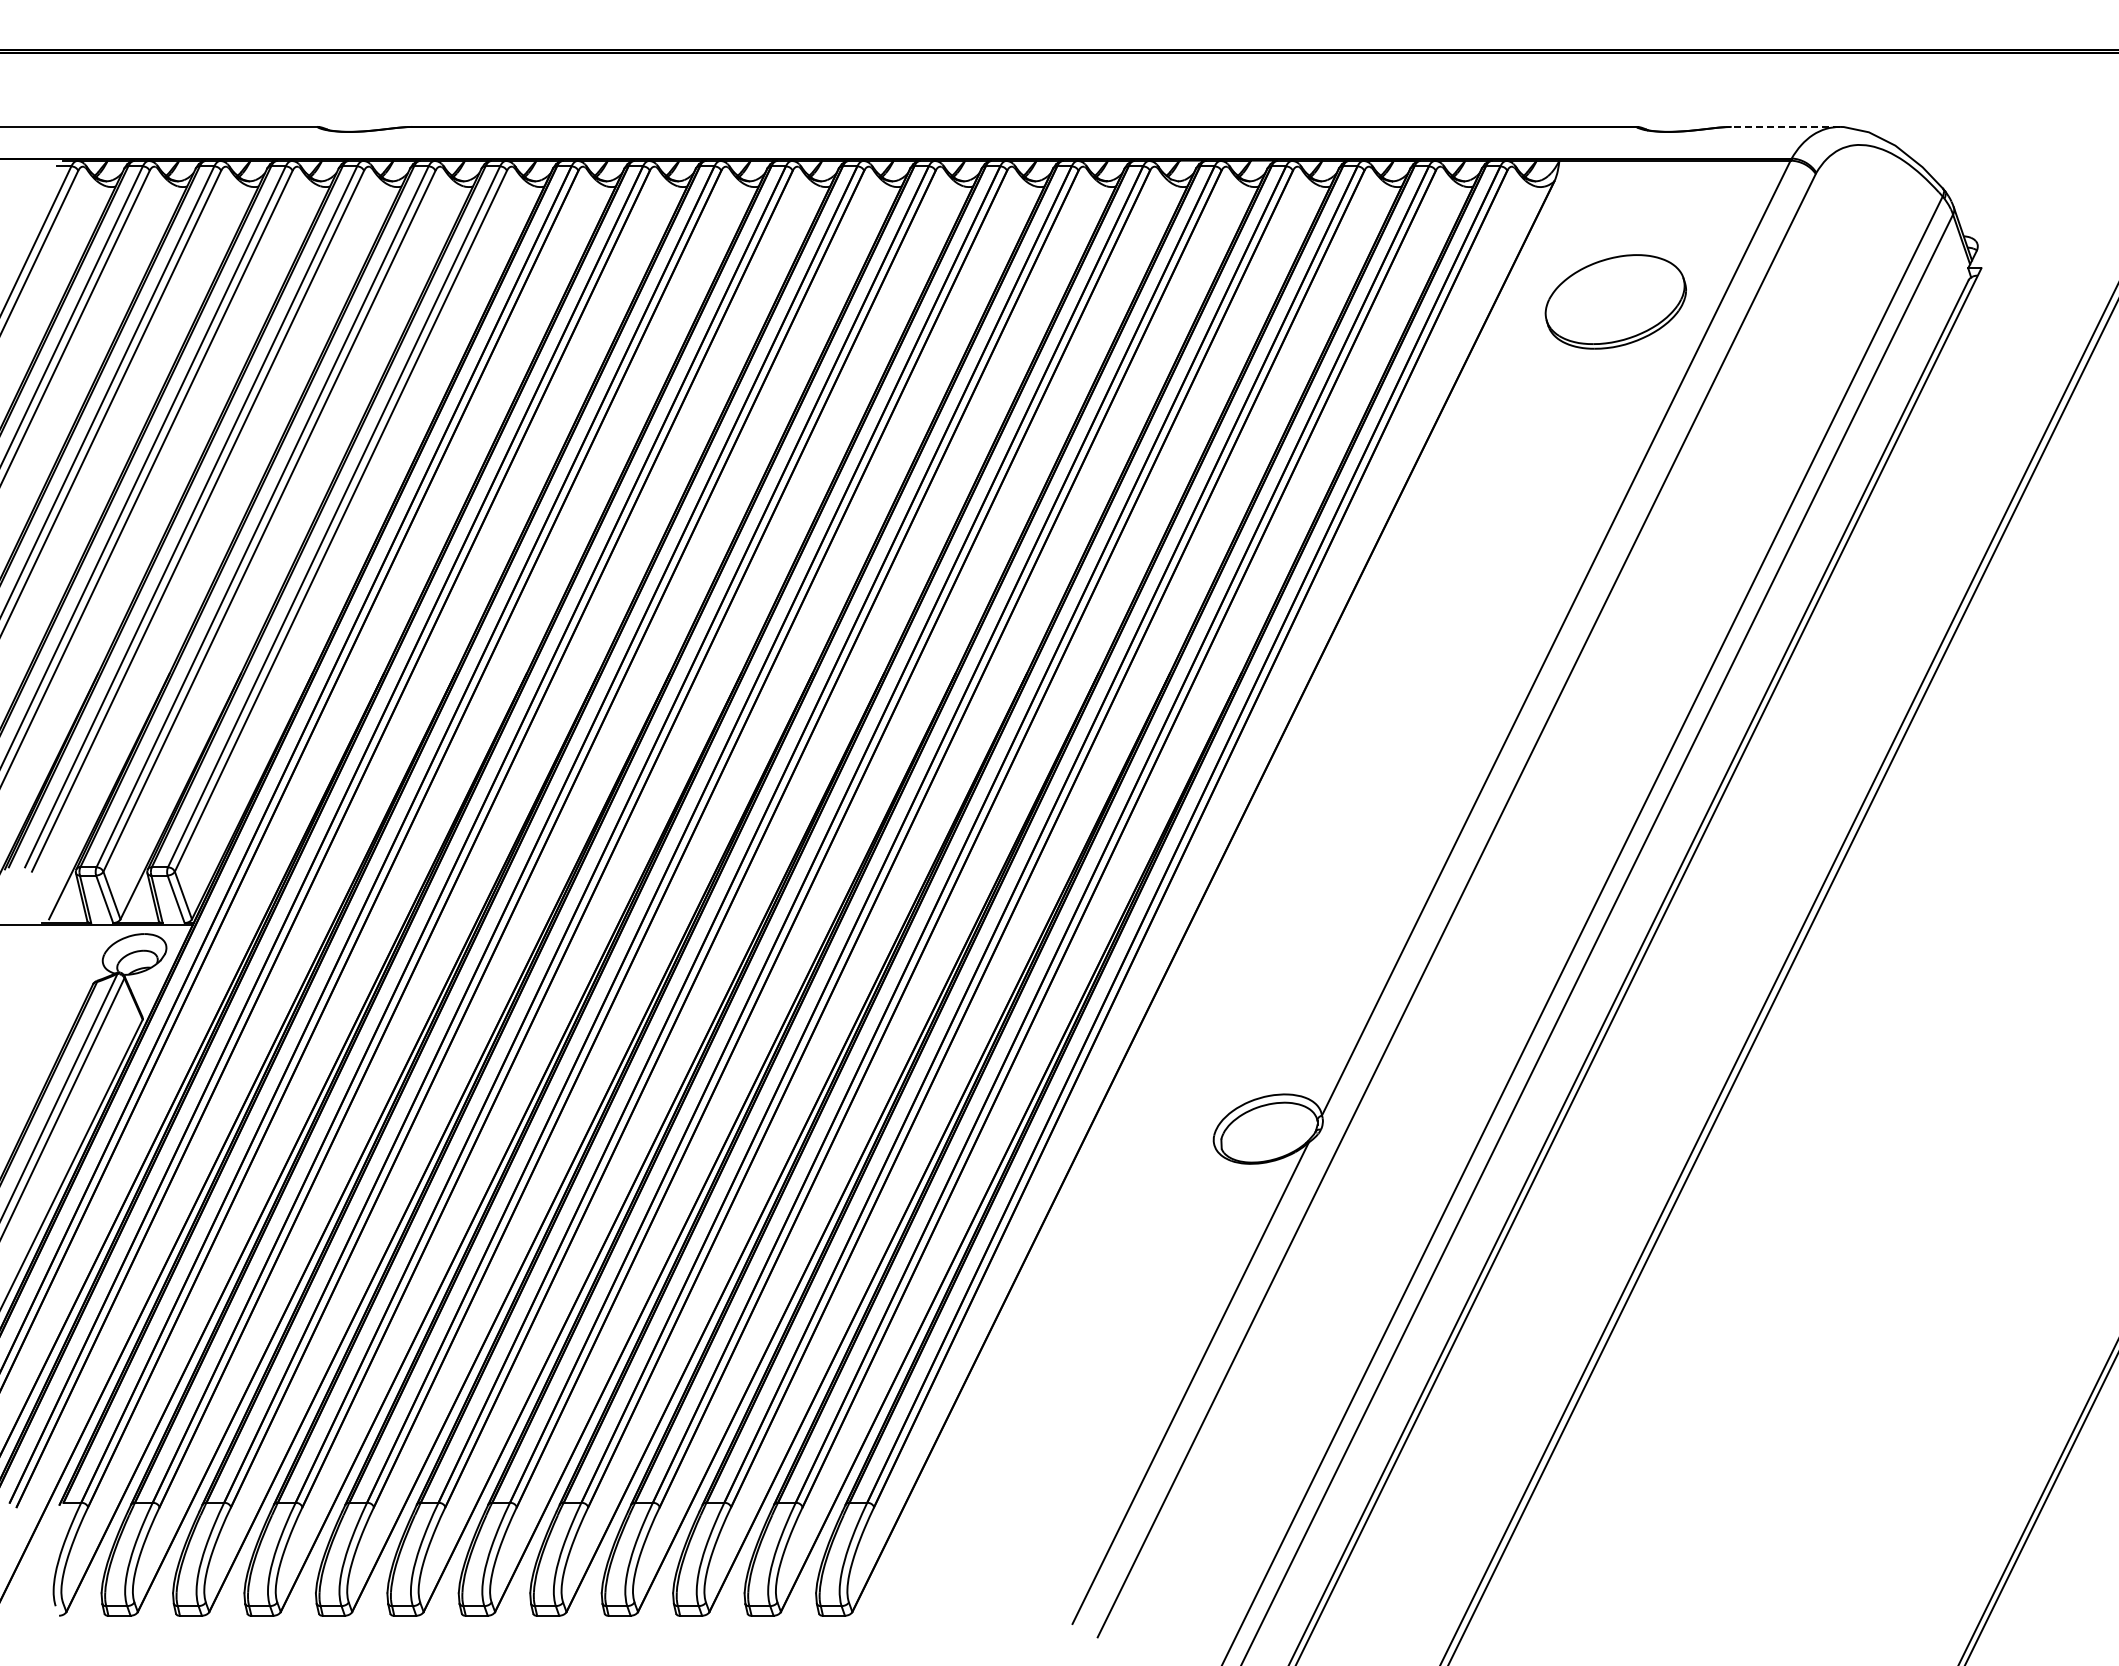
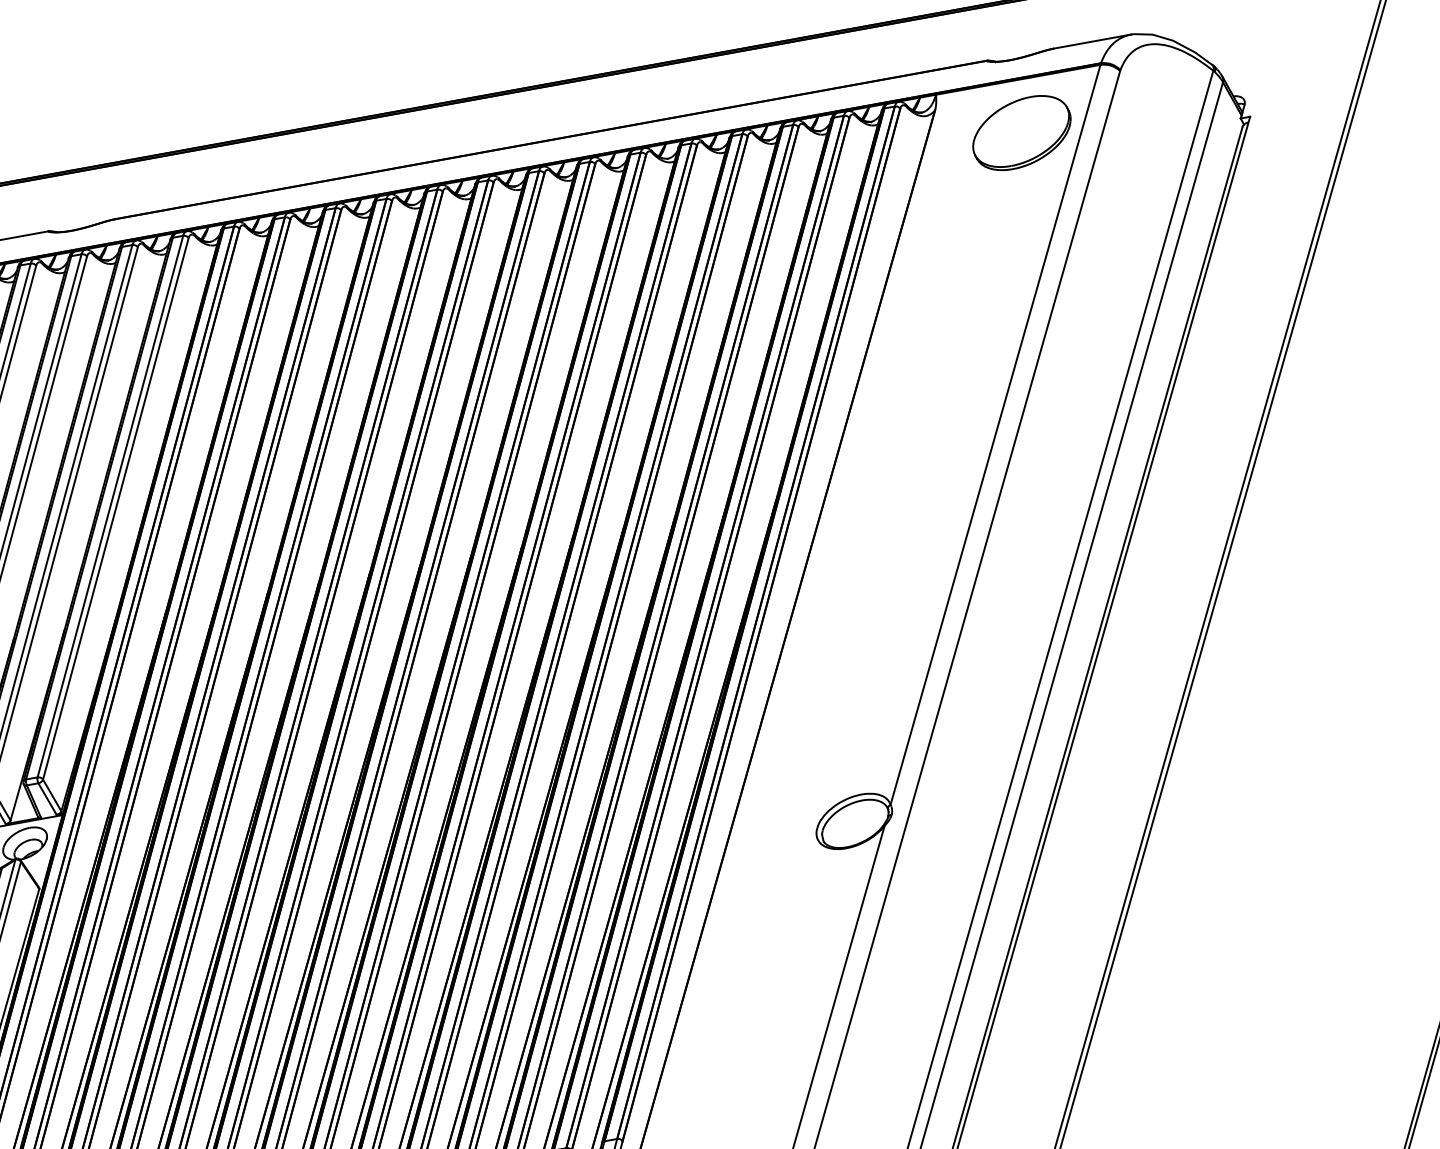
line: (1785, 126) -> (1092, 41), dashed -> solid
part: (1615, 301) -> (1021, 132), moved

